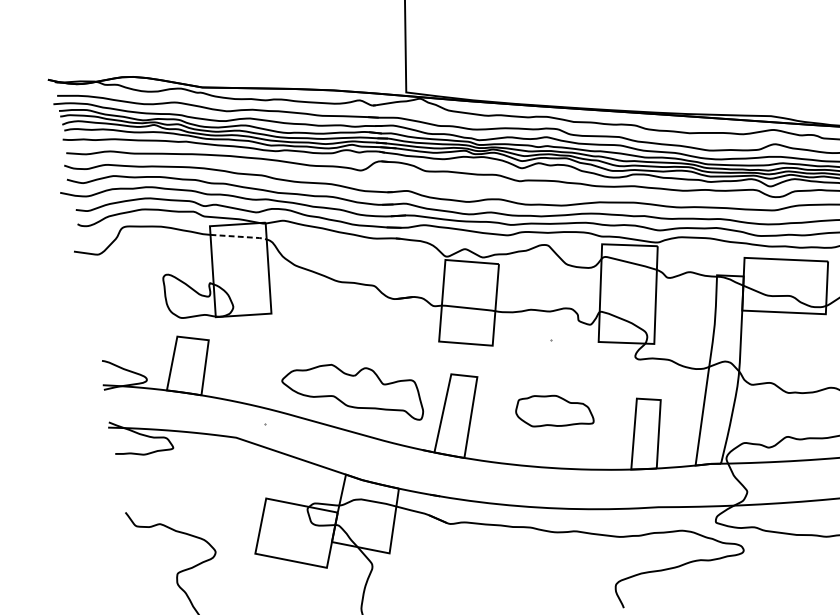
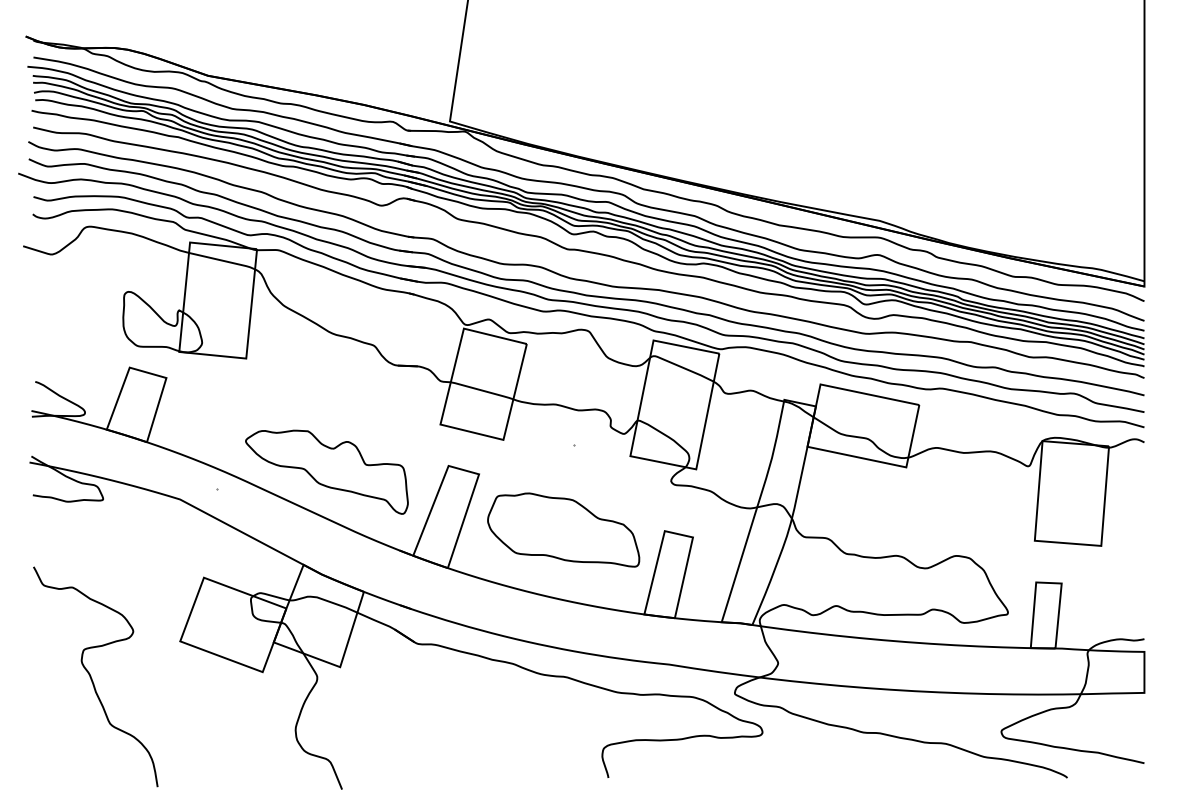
line: (240, 237) -> (224, 261), dashed -> solid
part: (553, 410) -> (563, 529), size x1.67

